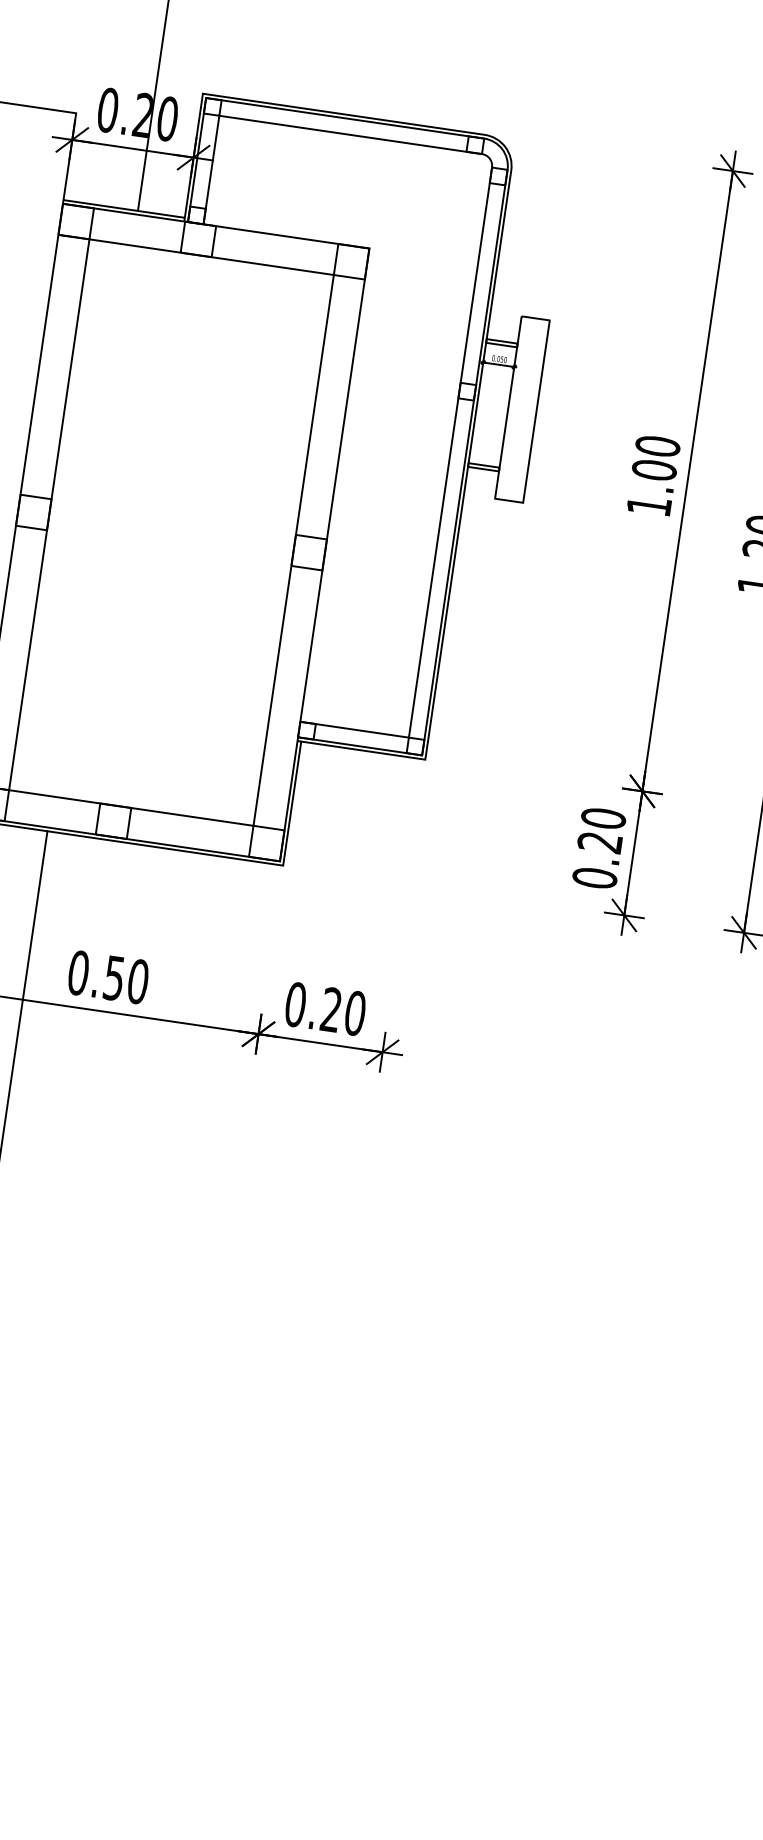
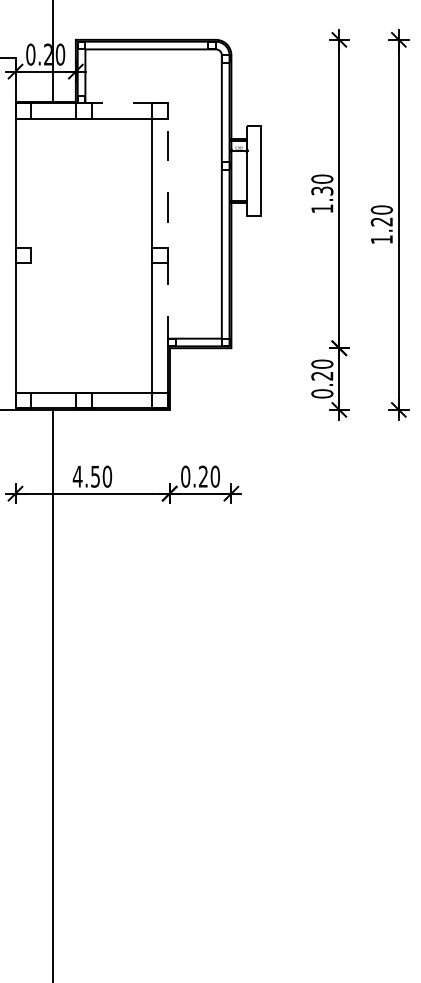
line: (346, 399) -> (167, 178), solid -> dashed
text: (654, 469) -> (322, 190), 1.00 -> 1.30
line: (48, 514) -> (30, 255), removed
text: (78, 972) -> (77, 476), 0.50 -> 4.50

